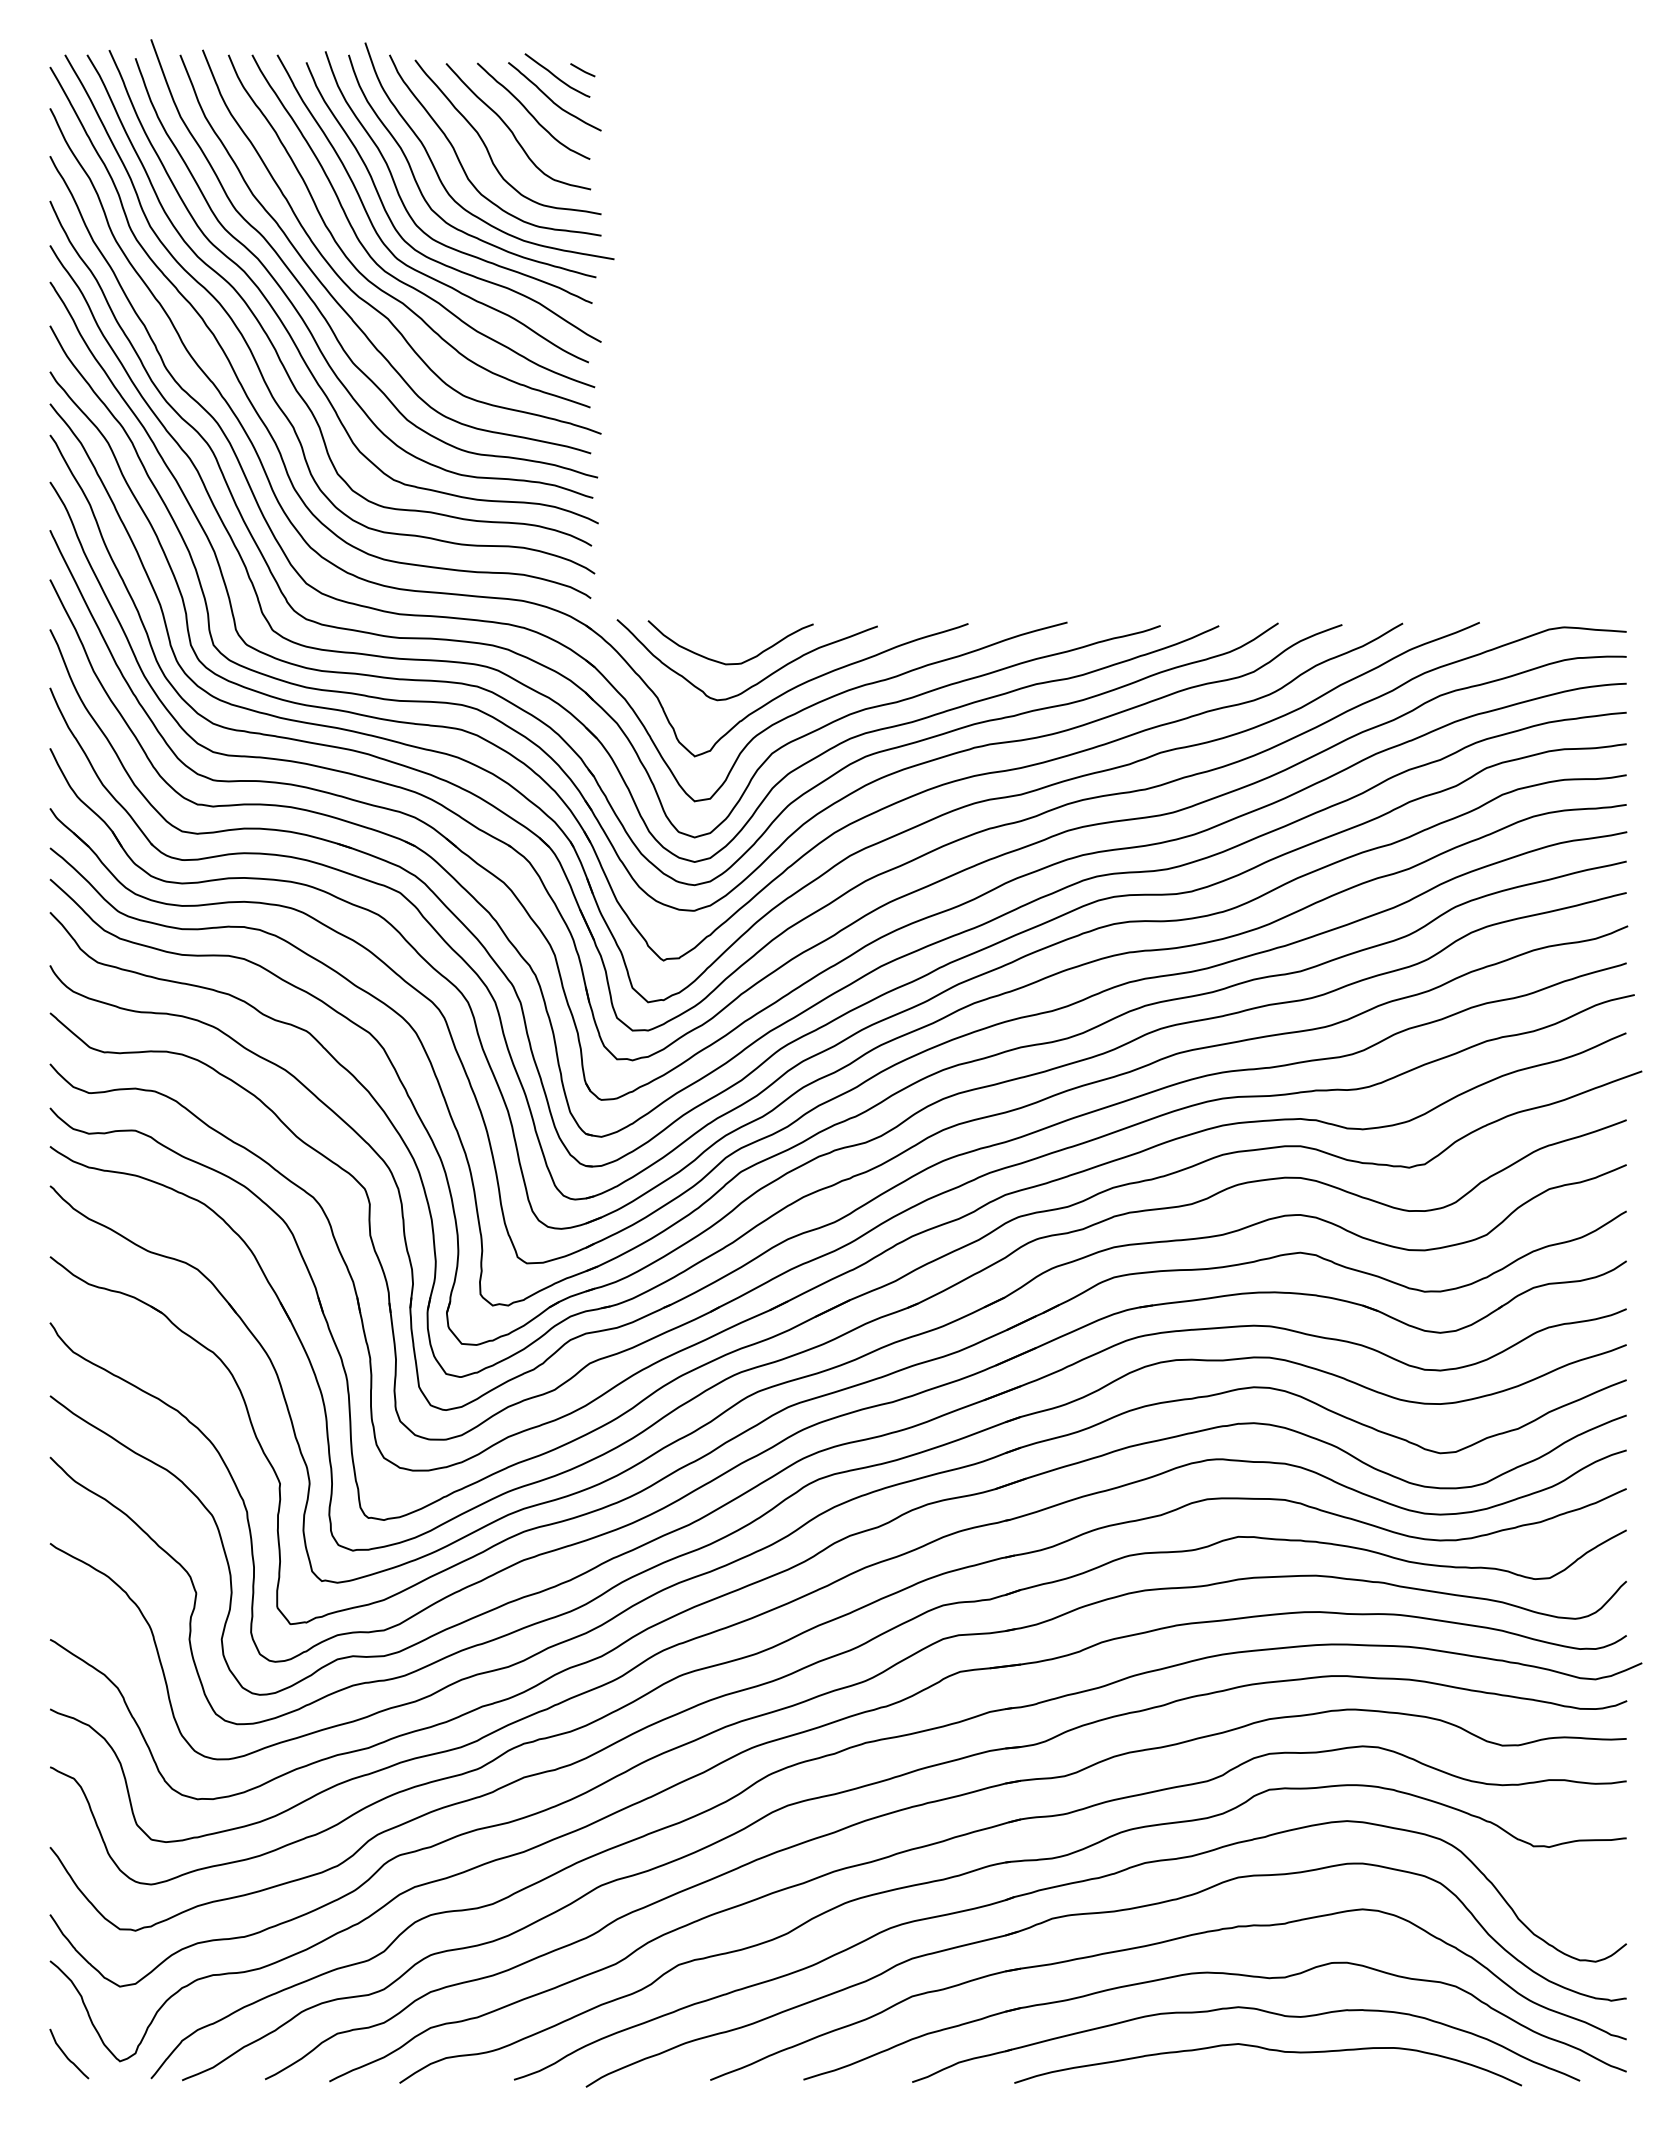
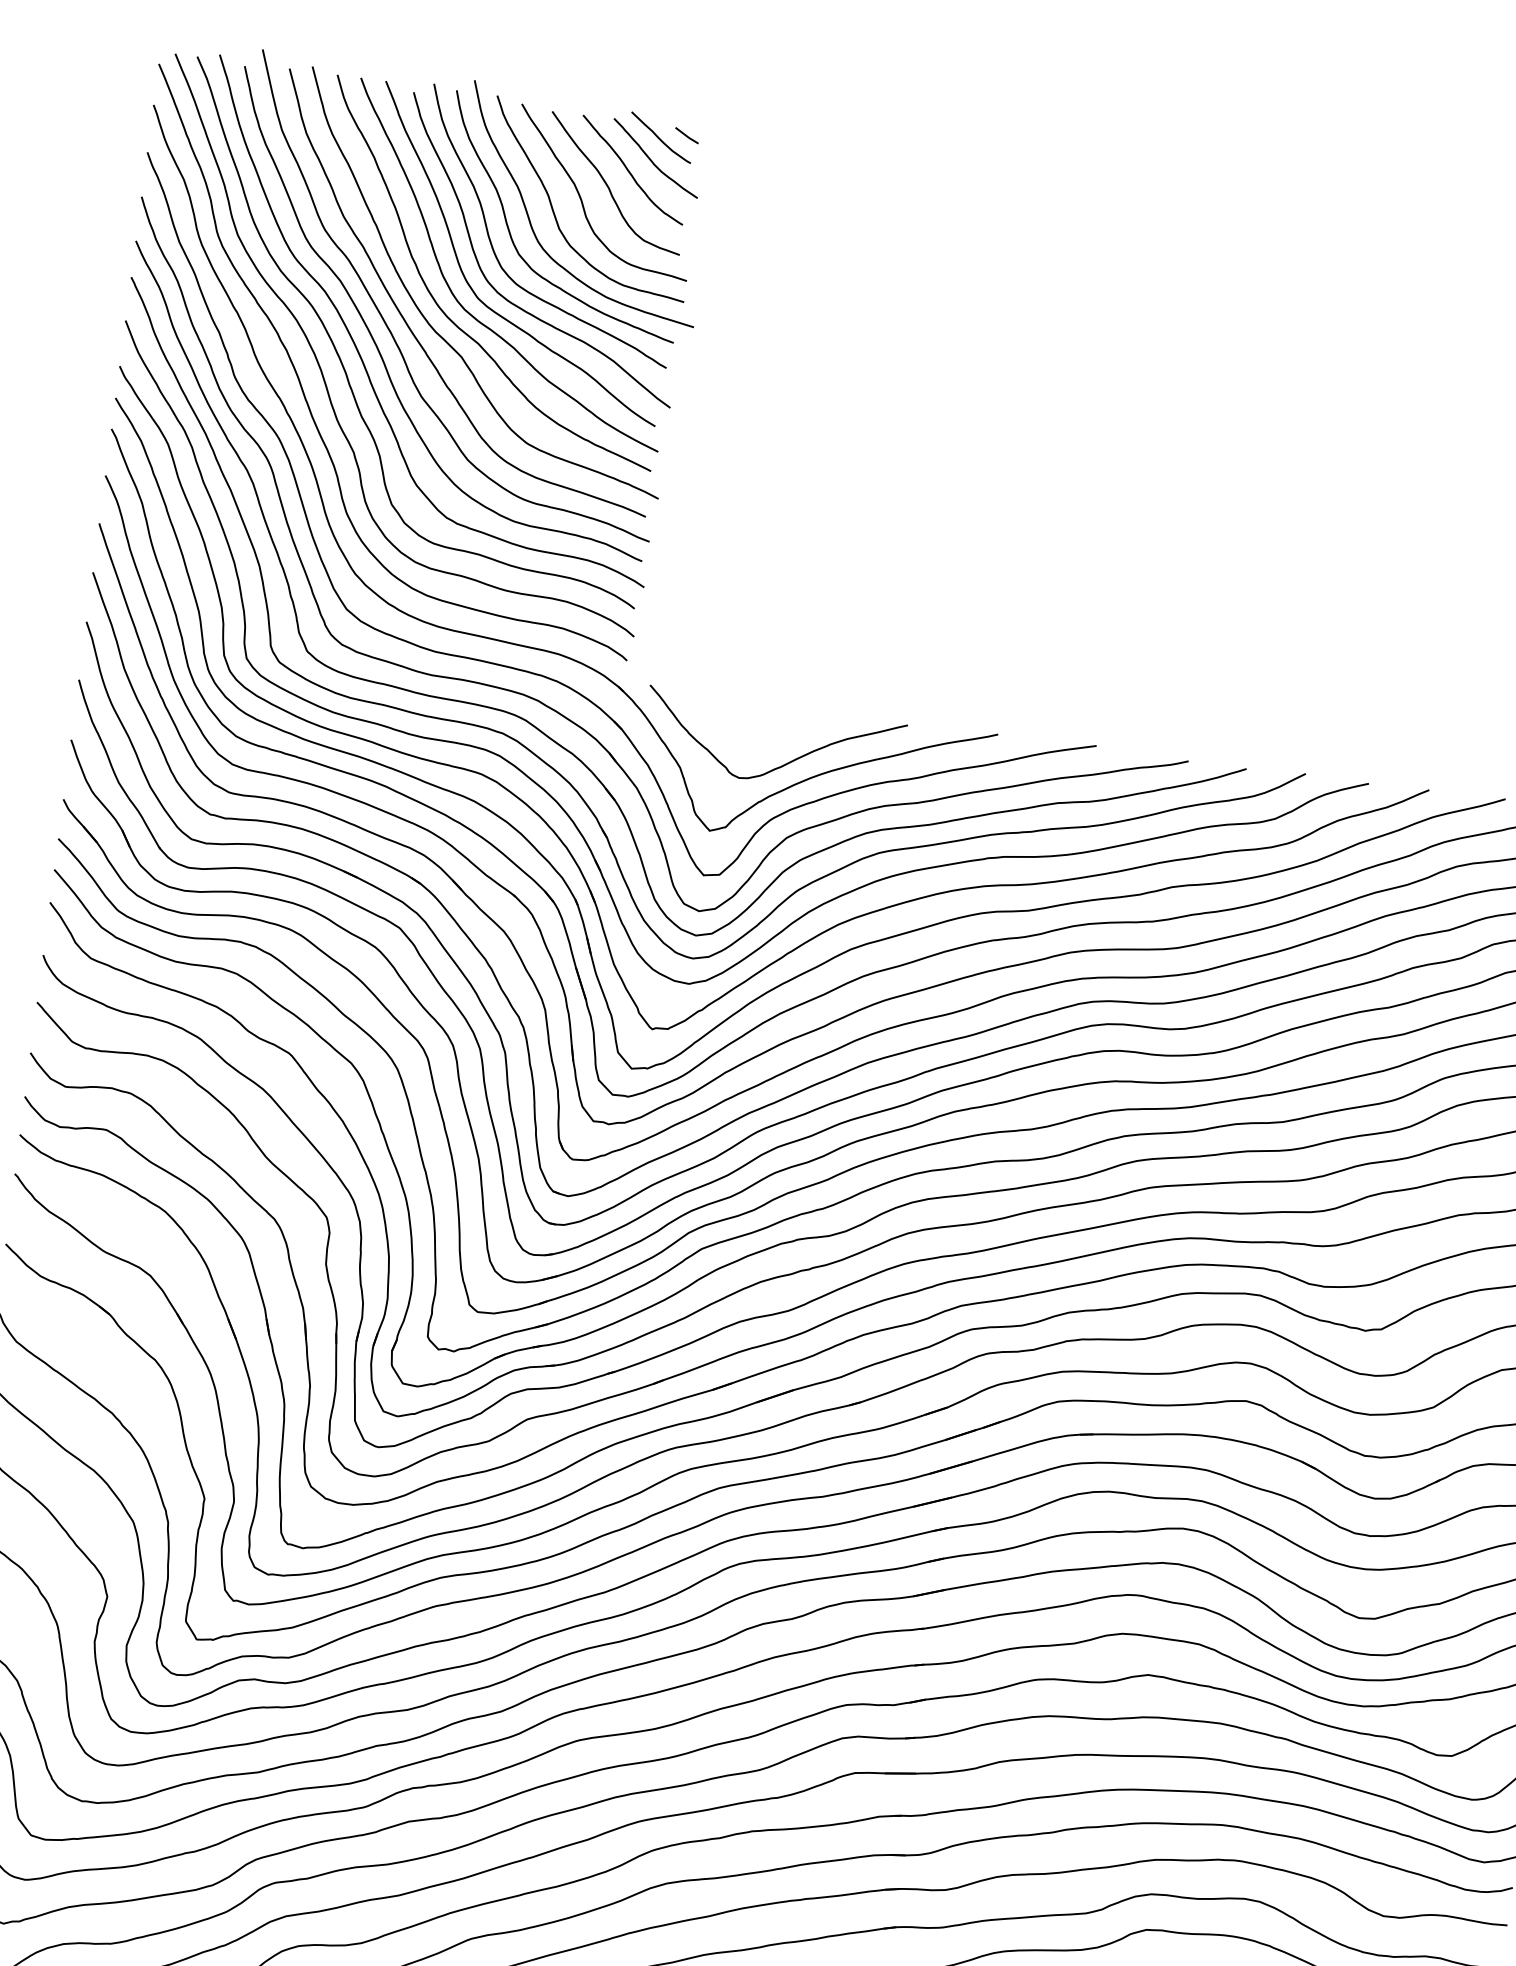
curve: (730, 663) -> (757, 743), removed

